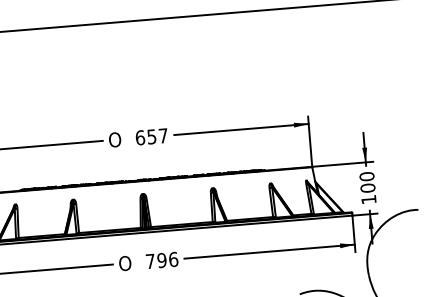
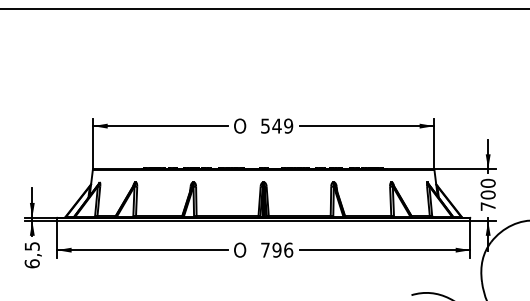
text: (152, 136) -> (277, 125), 657 -> 549
text: (368, 199) -> (487, 206), 100 -> 700

